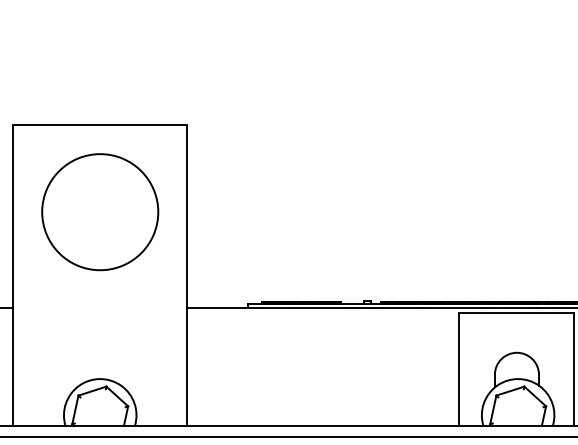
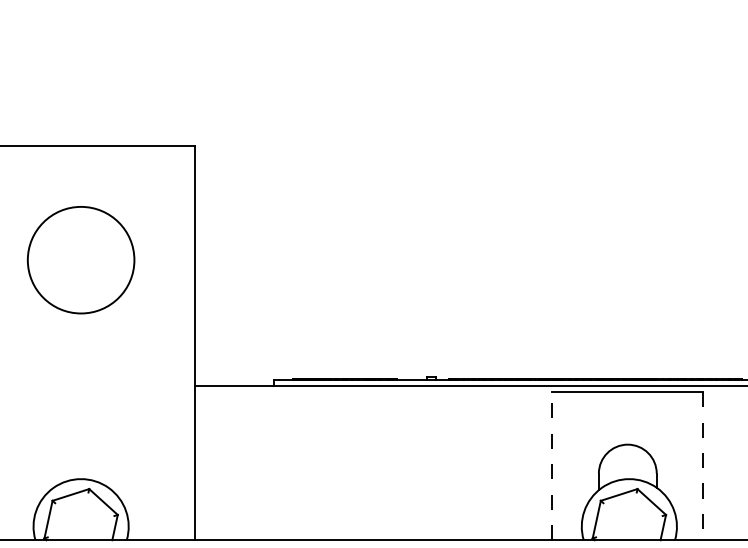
circle: (100, 212) -> (81, 260), size x0.7
line: (459, 368) -> (552, 465), solid -> dashed
line: (573, 369) -> (701, 466), solid -> dashed

